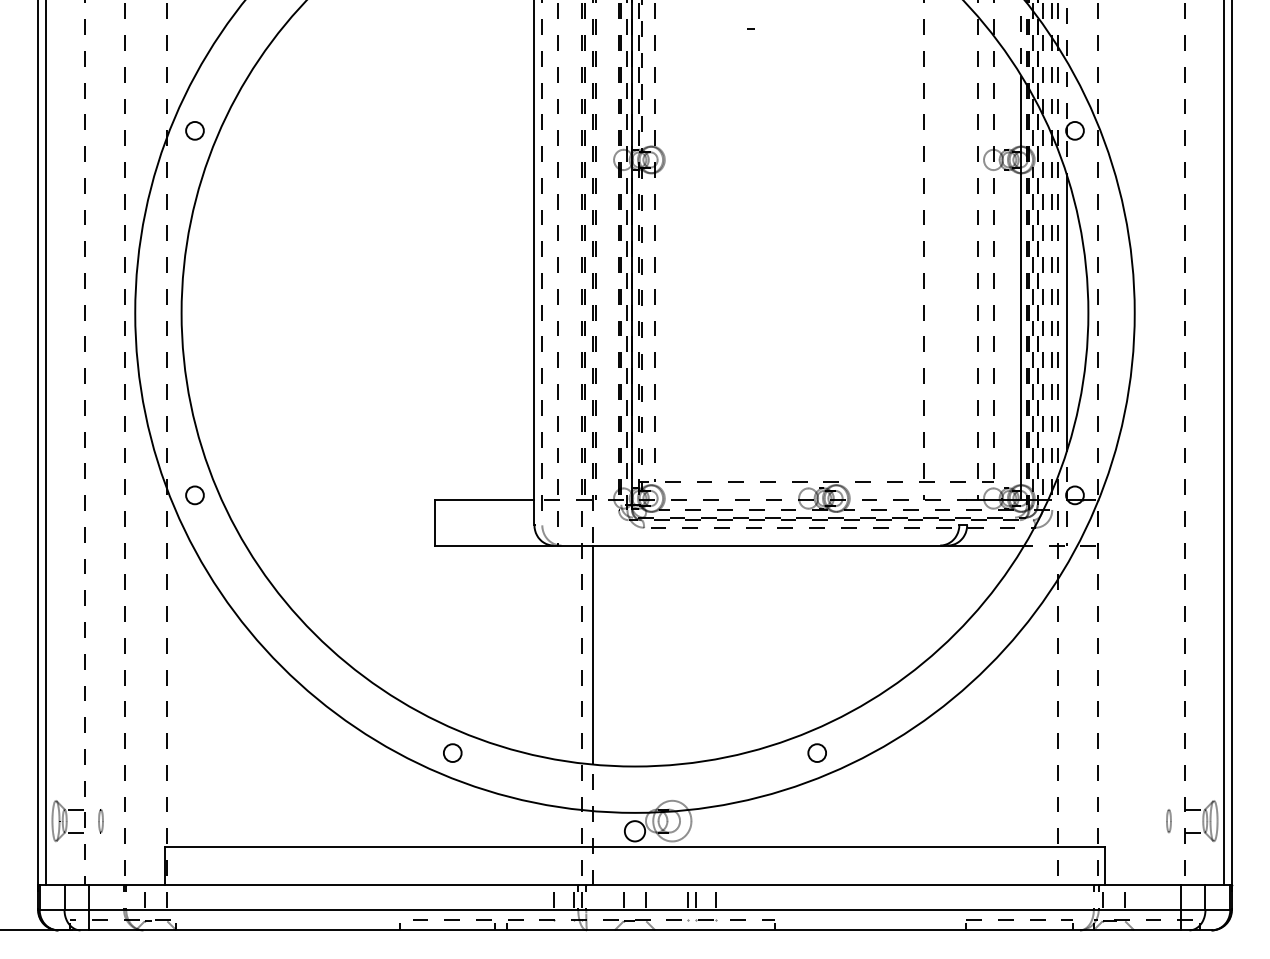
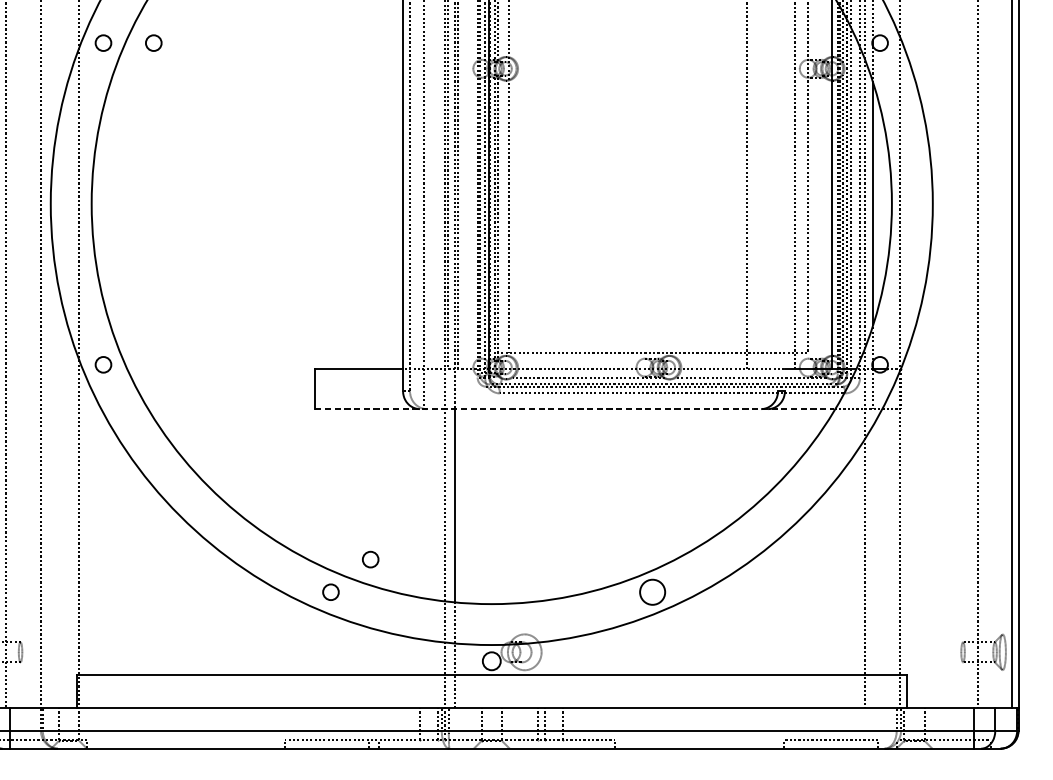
circle: (251, 130) -> (153, 42), added
line: (728, 545) -> (574, 409), solid -> dashed
circle: (497, 715) -> (370, 559), added
circle: (817, 753) -> (652, 592), size x1.6

